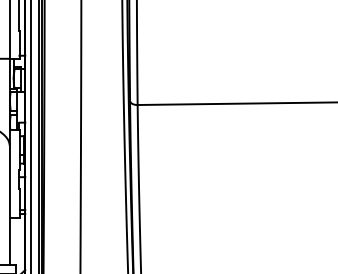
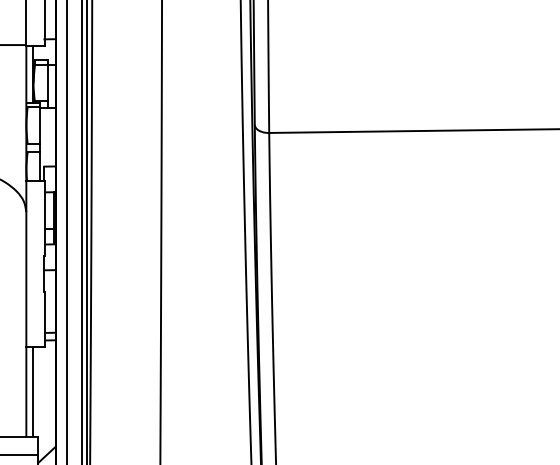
line: (13, 240) -> (33, 390), added

